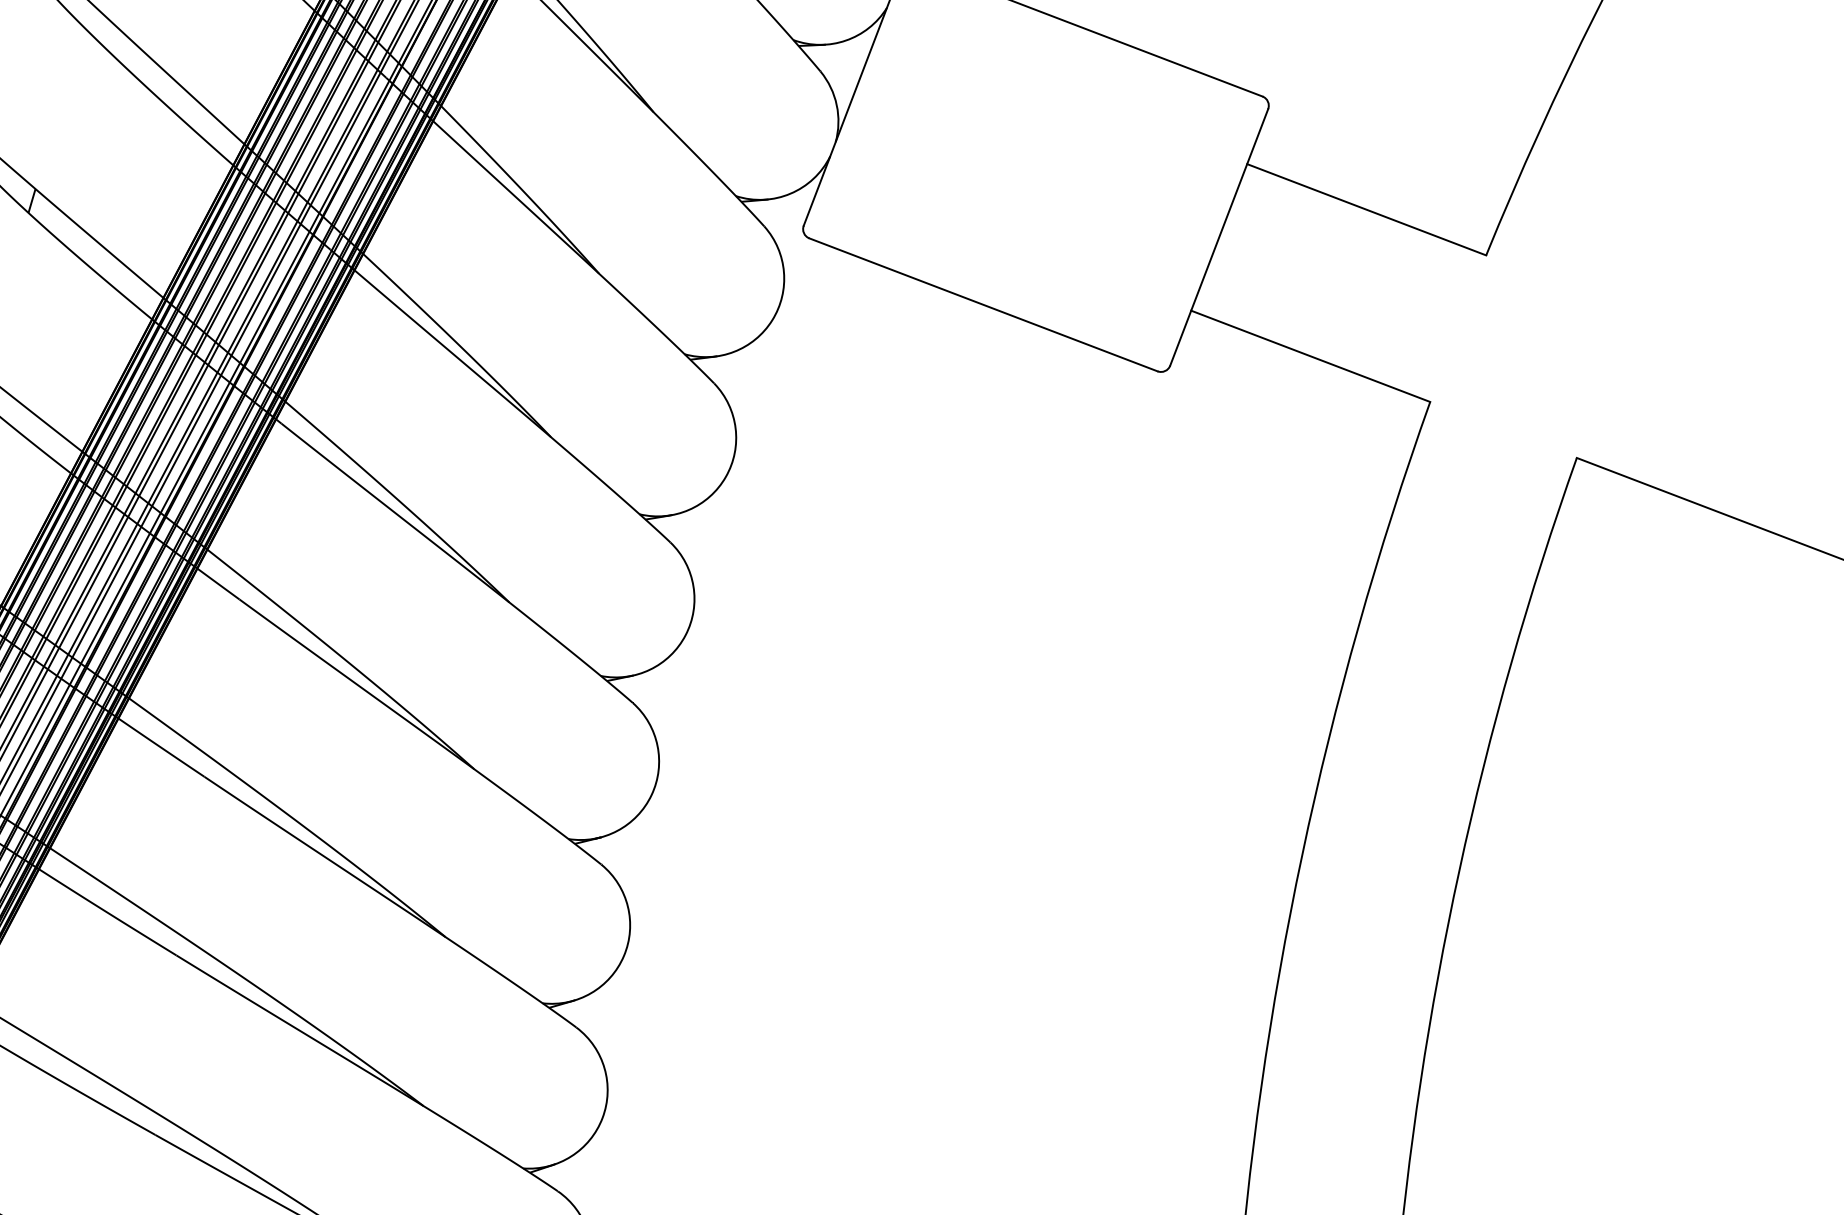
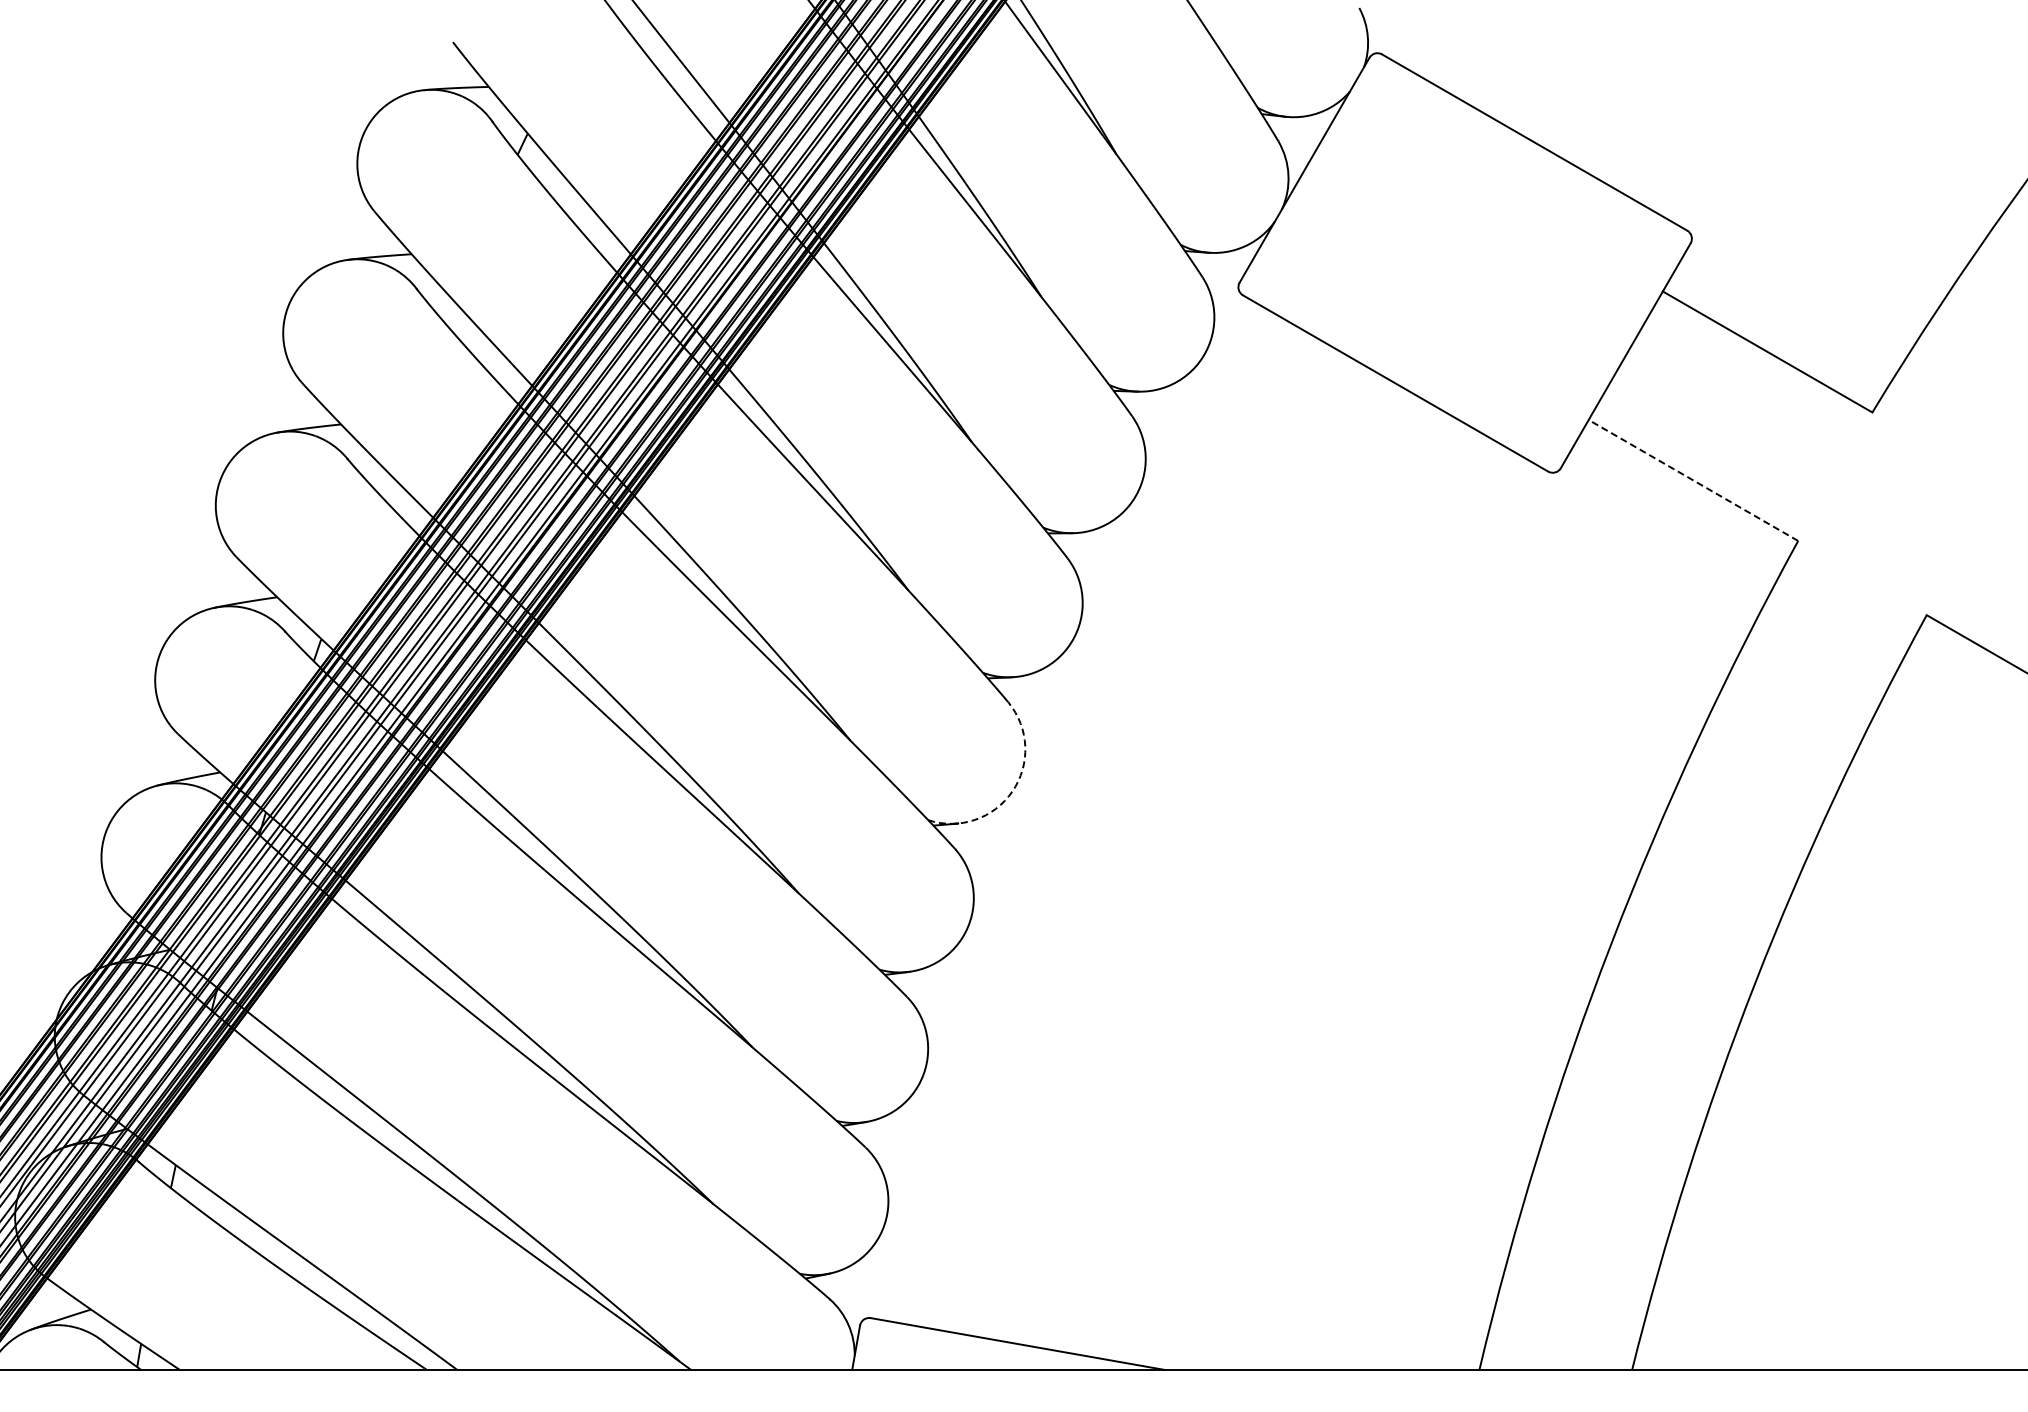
line: (1310, 356) -> (1693, 480), solid -> dashed
arc: (651, 795) -> (1012, 791), solid -> dashed

